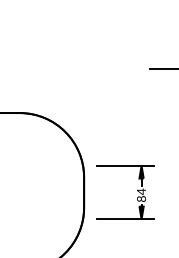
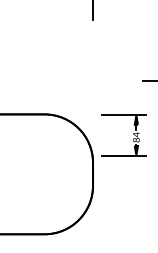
part: (137, 191) -> (133, 134), moved

